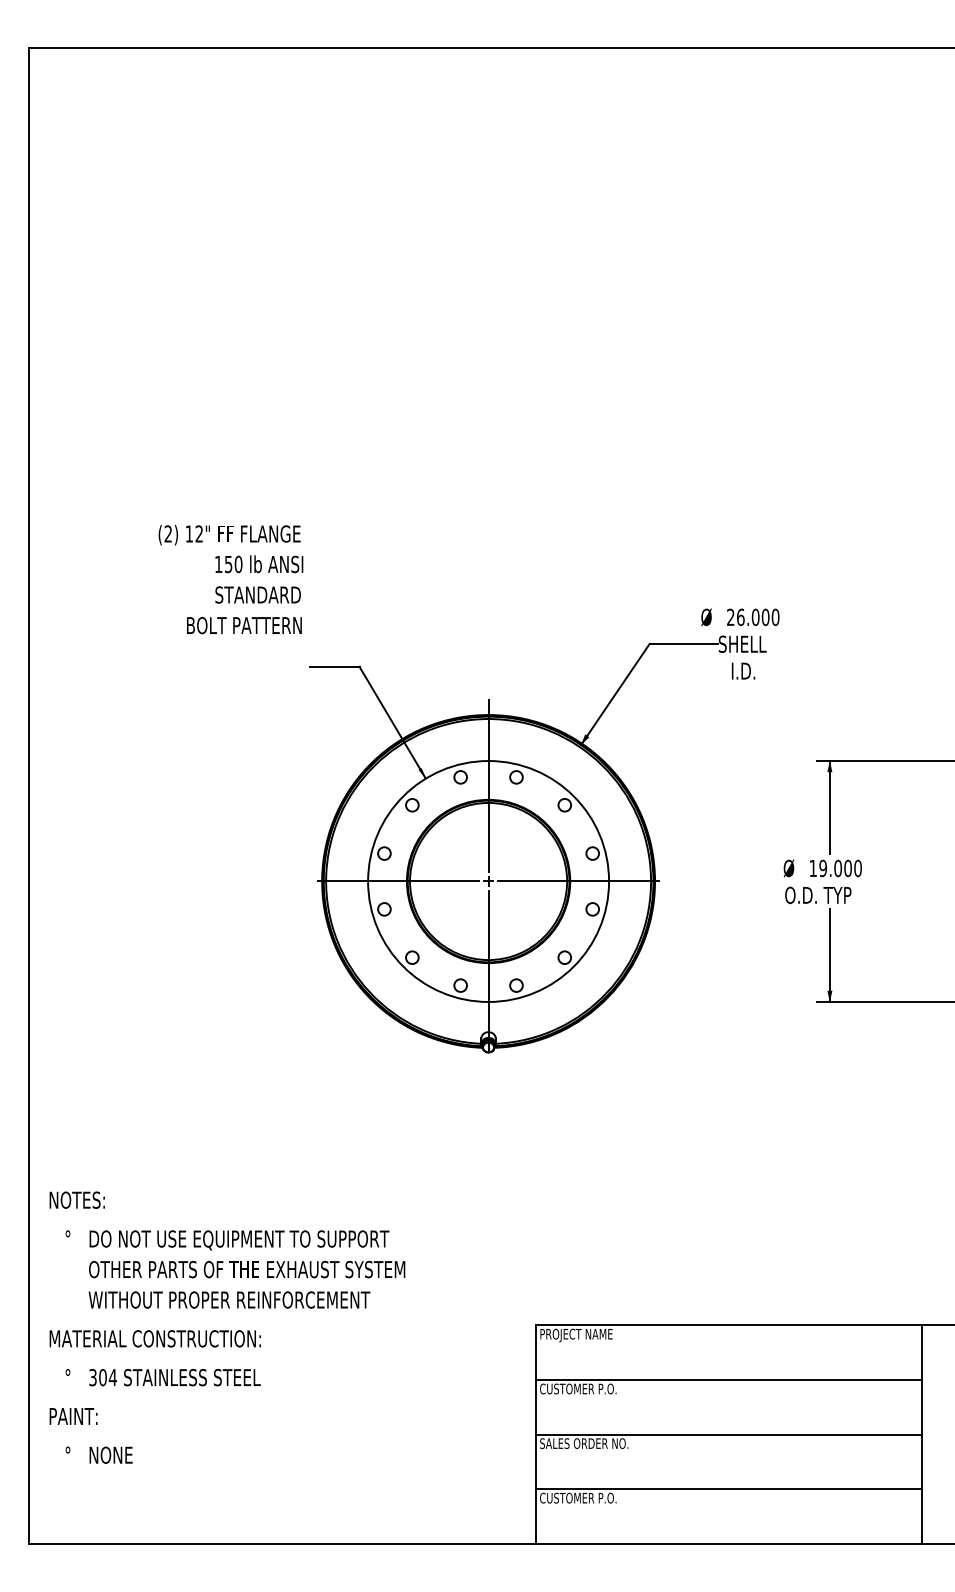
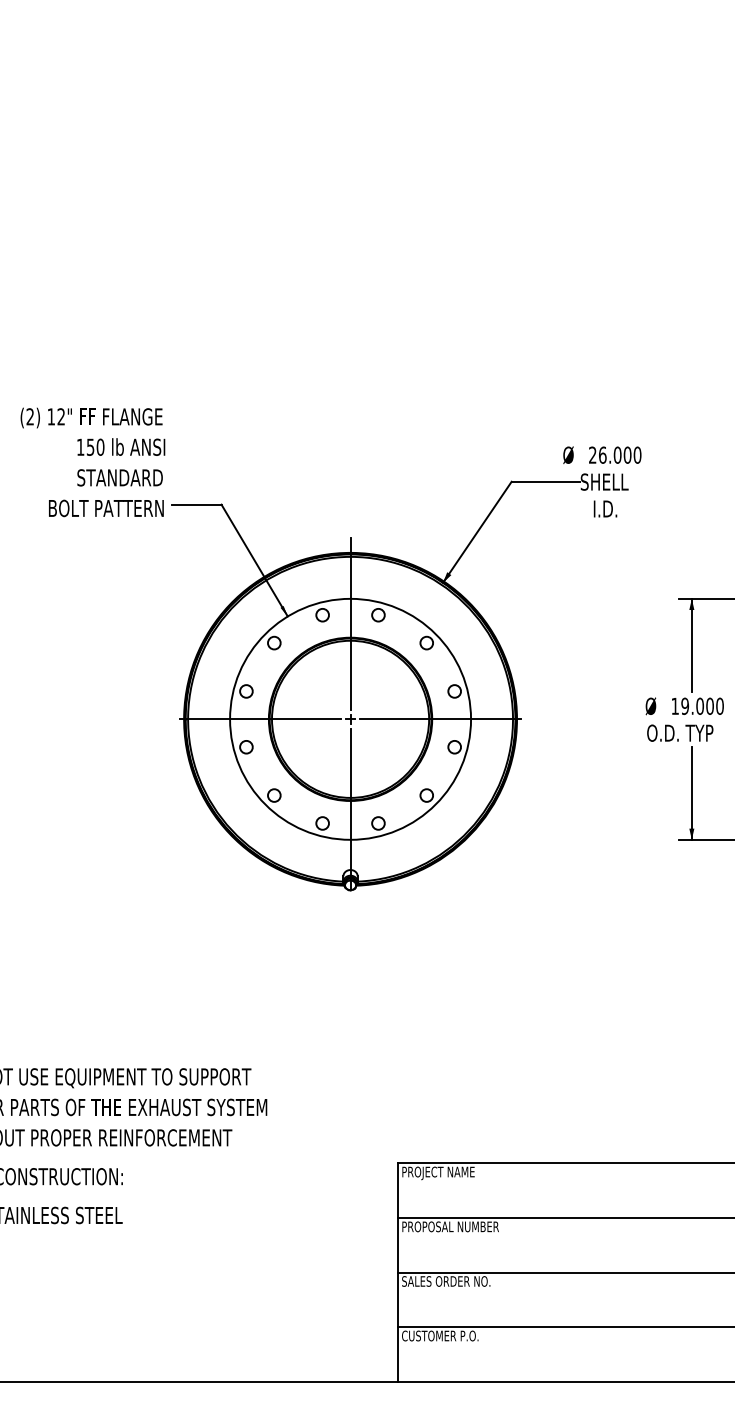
text: (230, 579) -> (92, 462), moved
text: (588, 1388) -> (450, 1226), CUSTOMER P.O. -> PROPOSAL NUMBER

